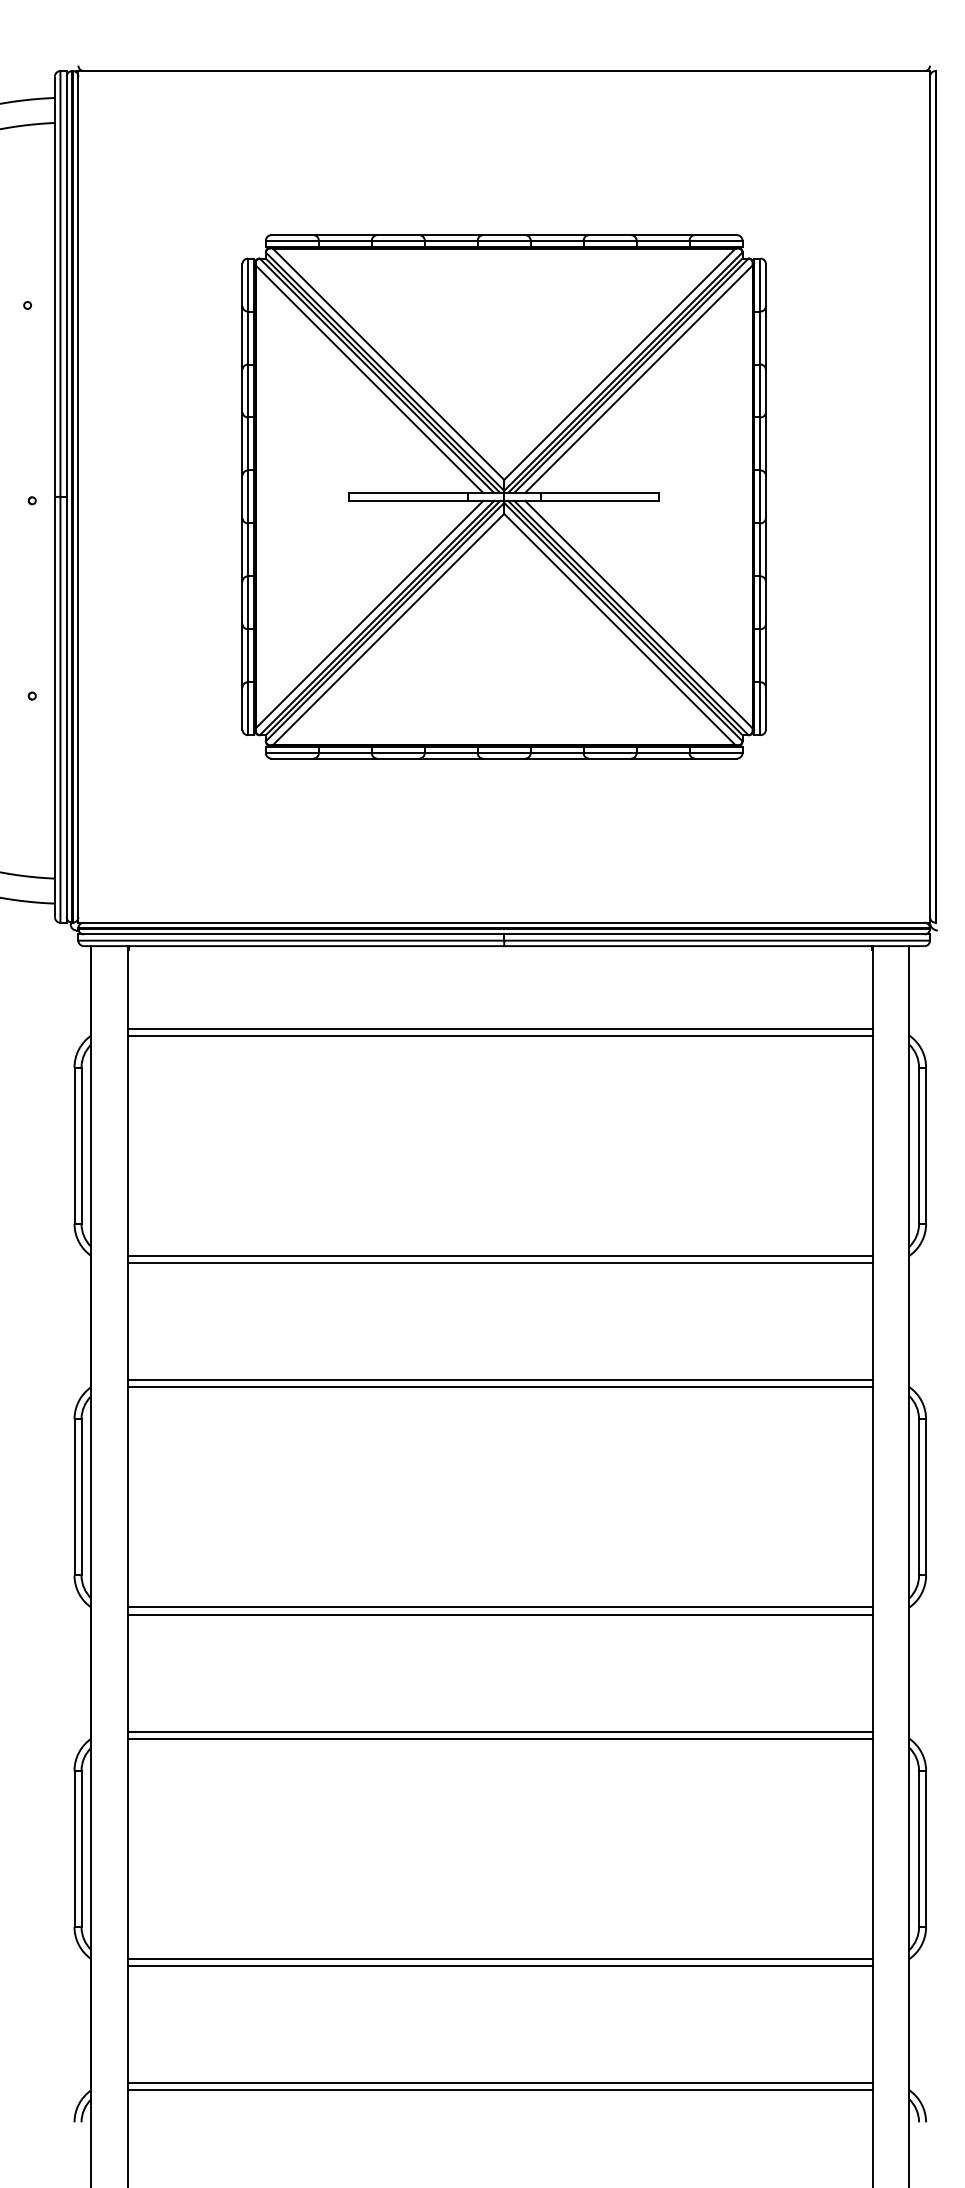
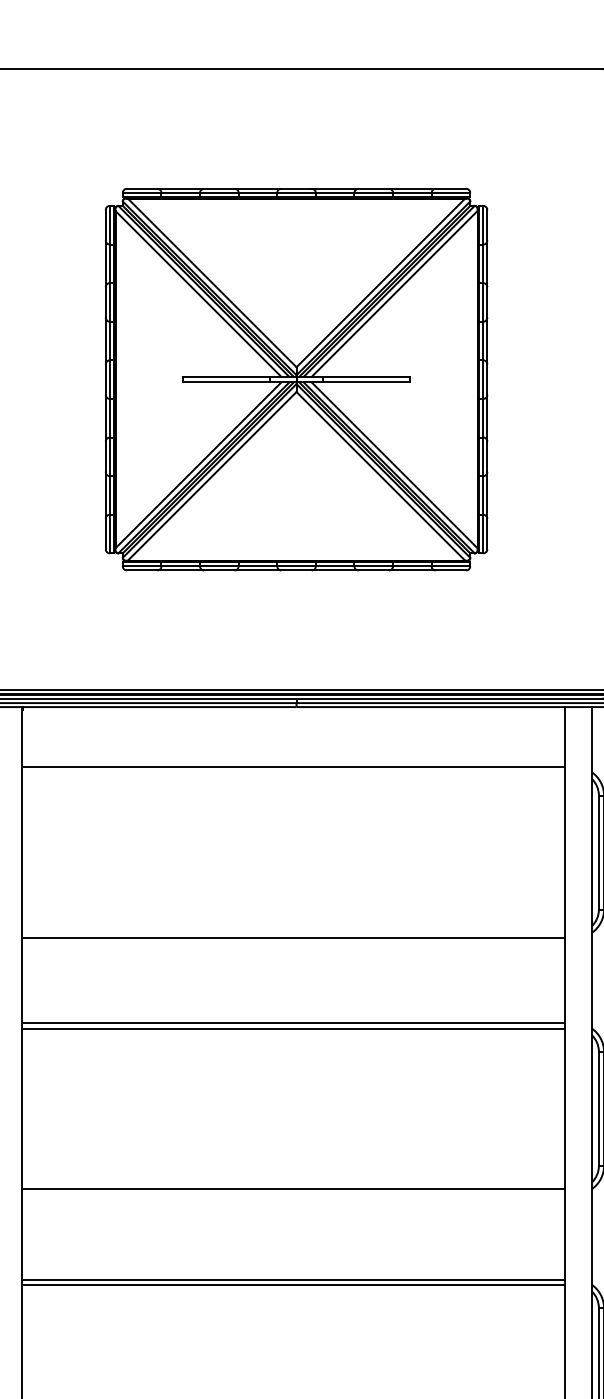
line: (500, 1035) -> (293, 772), removed
line: (500, 1255) -> (293, 932), removed
line: (500, 1614) -> (293, 1194), removed

